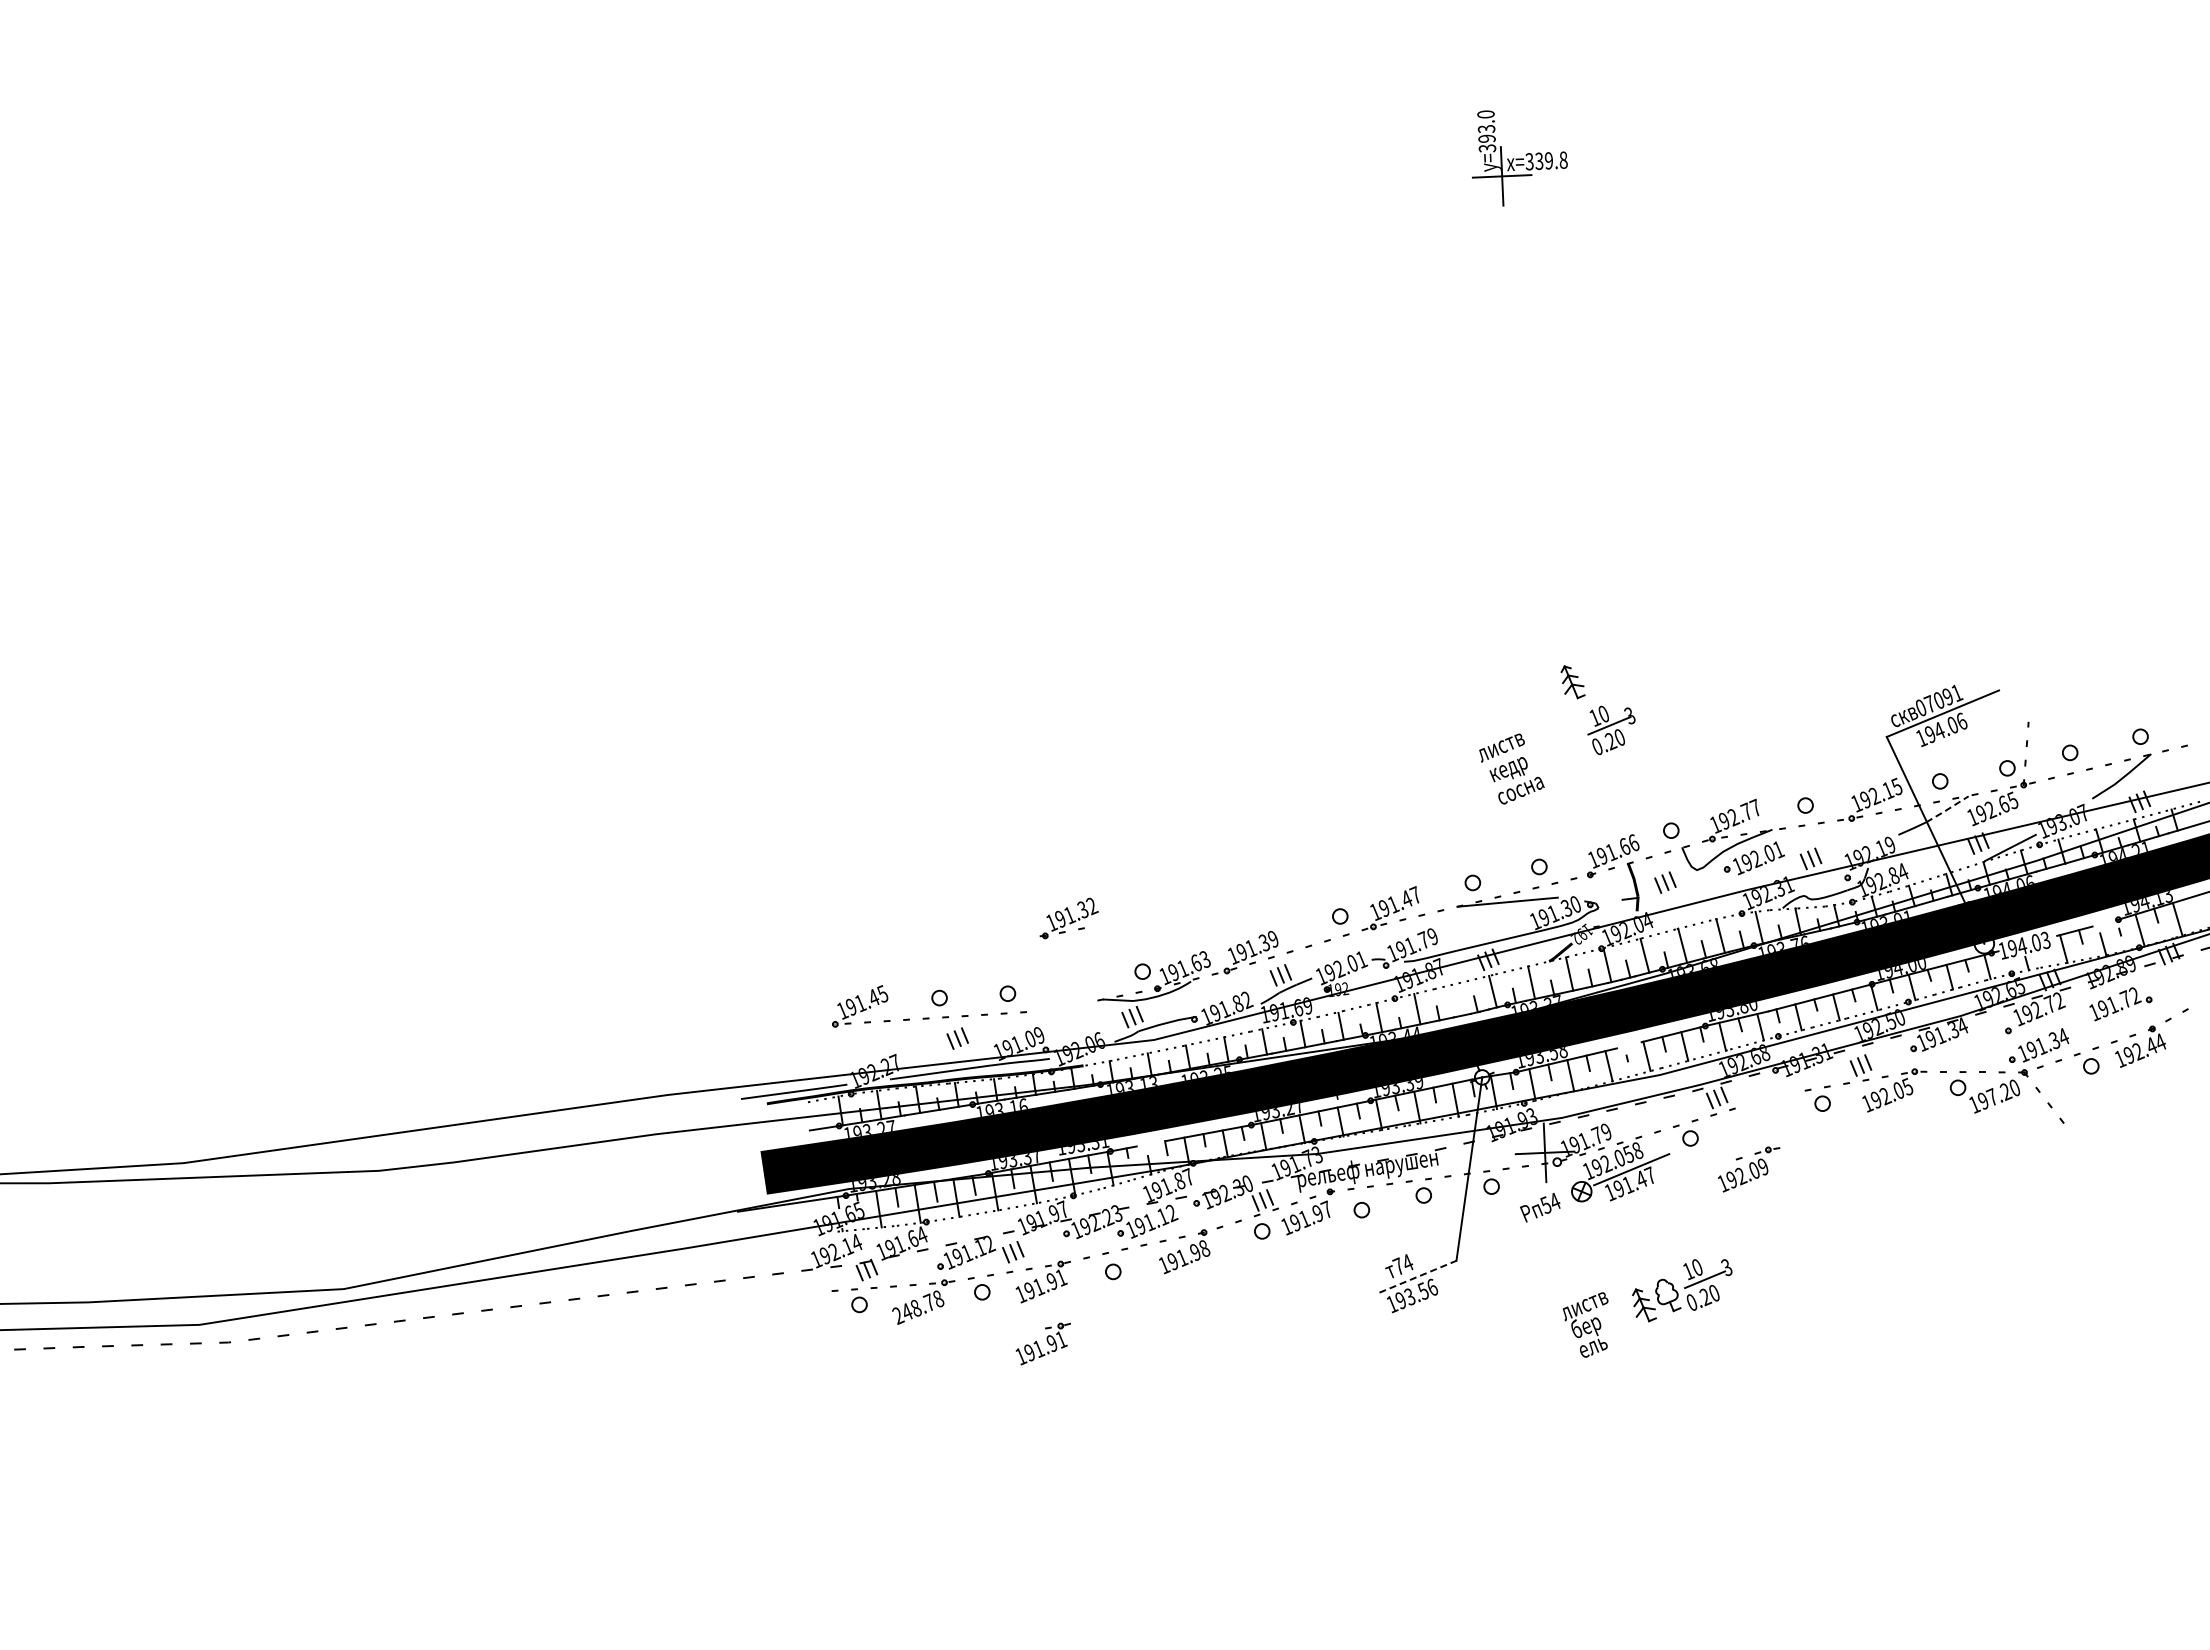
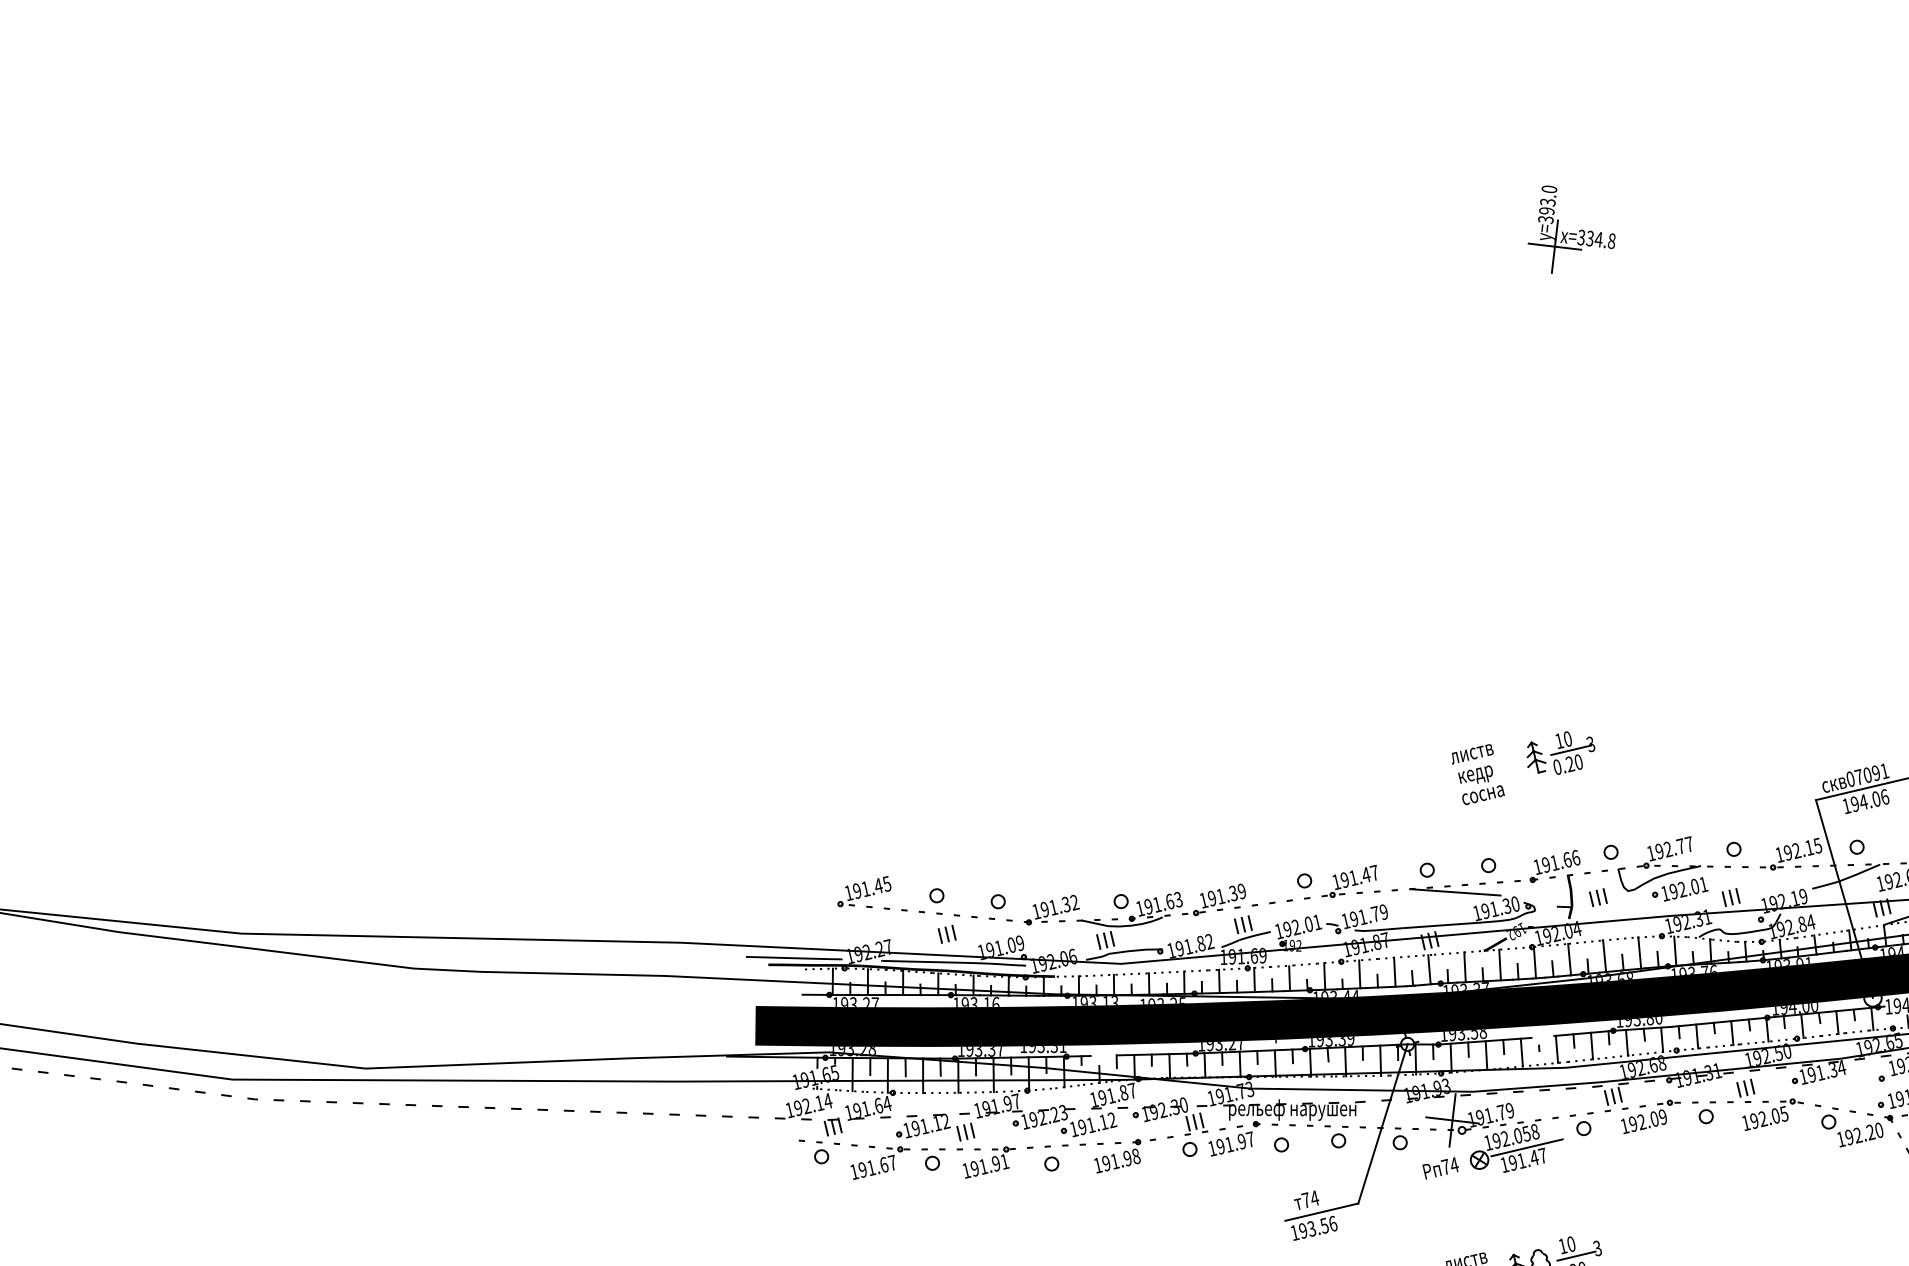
text: (1548, 160) -> (1598, 239), =339.8 -> =334.8
part: (1572, 682) -> (1536, 757), moved
line: (1947, 809) -> (1859, 873), dashed -> solid
part: (1068, 918) -> (1052, 910), moved
line: (1455, 1000) -> (1394, 972), added
text: (1992, 1097) -> (1858, 1135), 197.20 -> 192.20
part: (1749, 1169) -> (1650, 1117), moved
text: (1545, 1204) -> (1445, 1166), 54 -> 74
line: (1417, 1276) -> (1321, 1211), dashed -> solid
text: (918, 1306) -> (873, 1166), 248.78 -> 191.67
part: (1042, 1343) -> (978, 1217), removed

